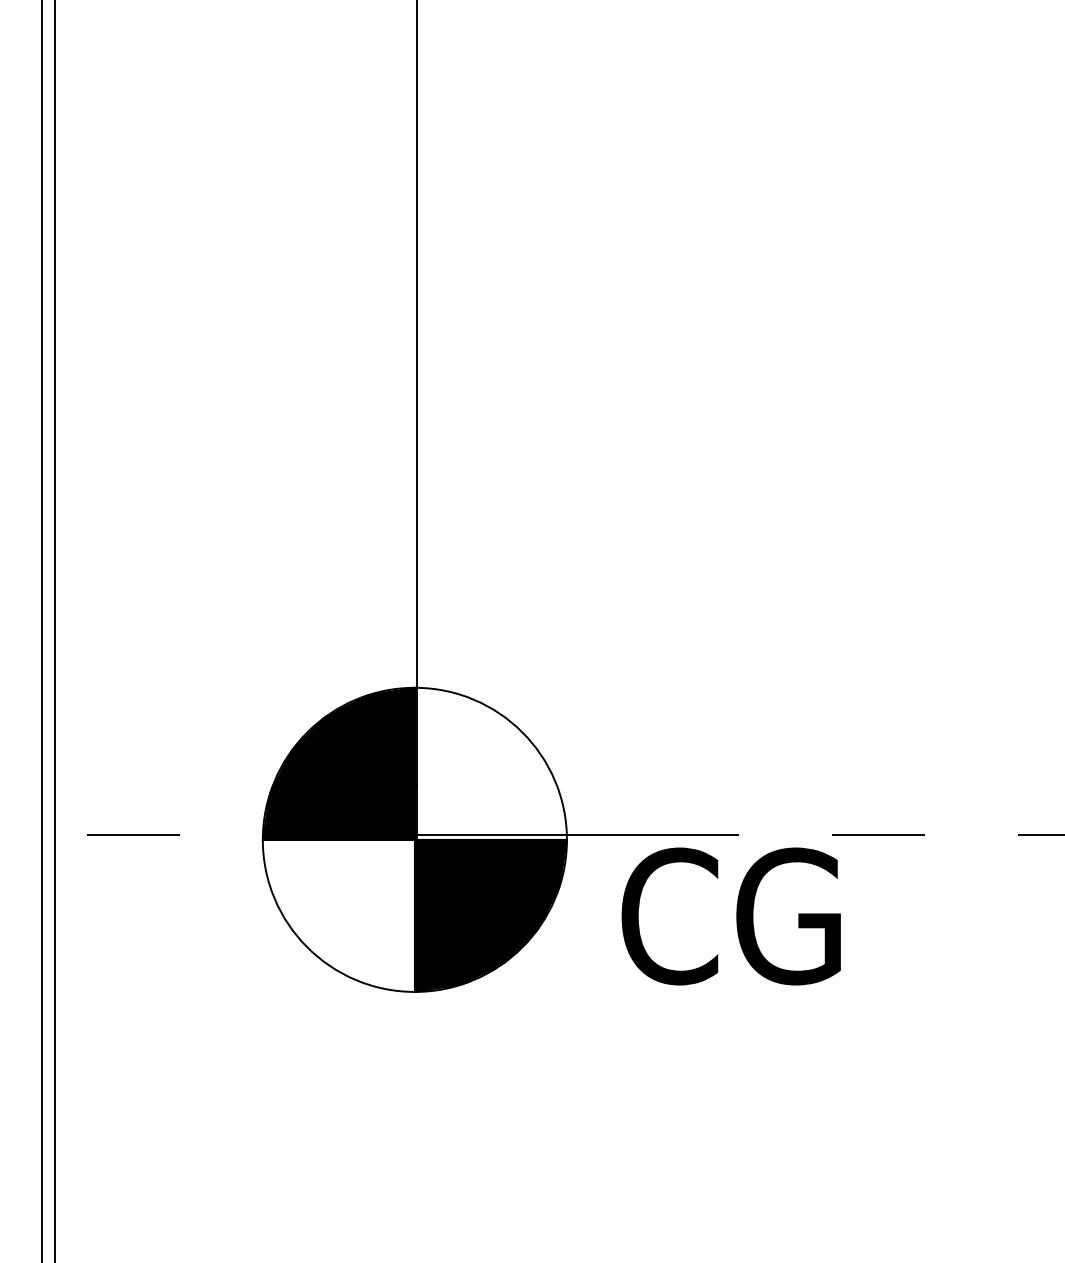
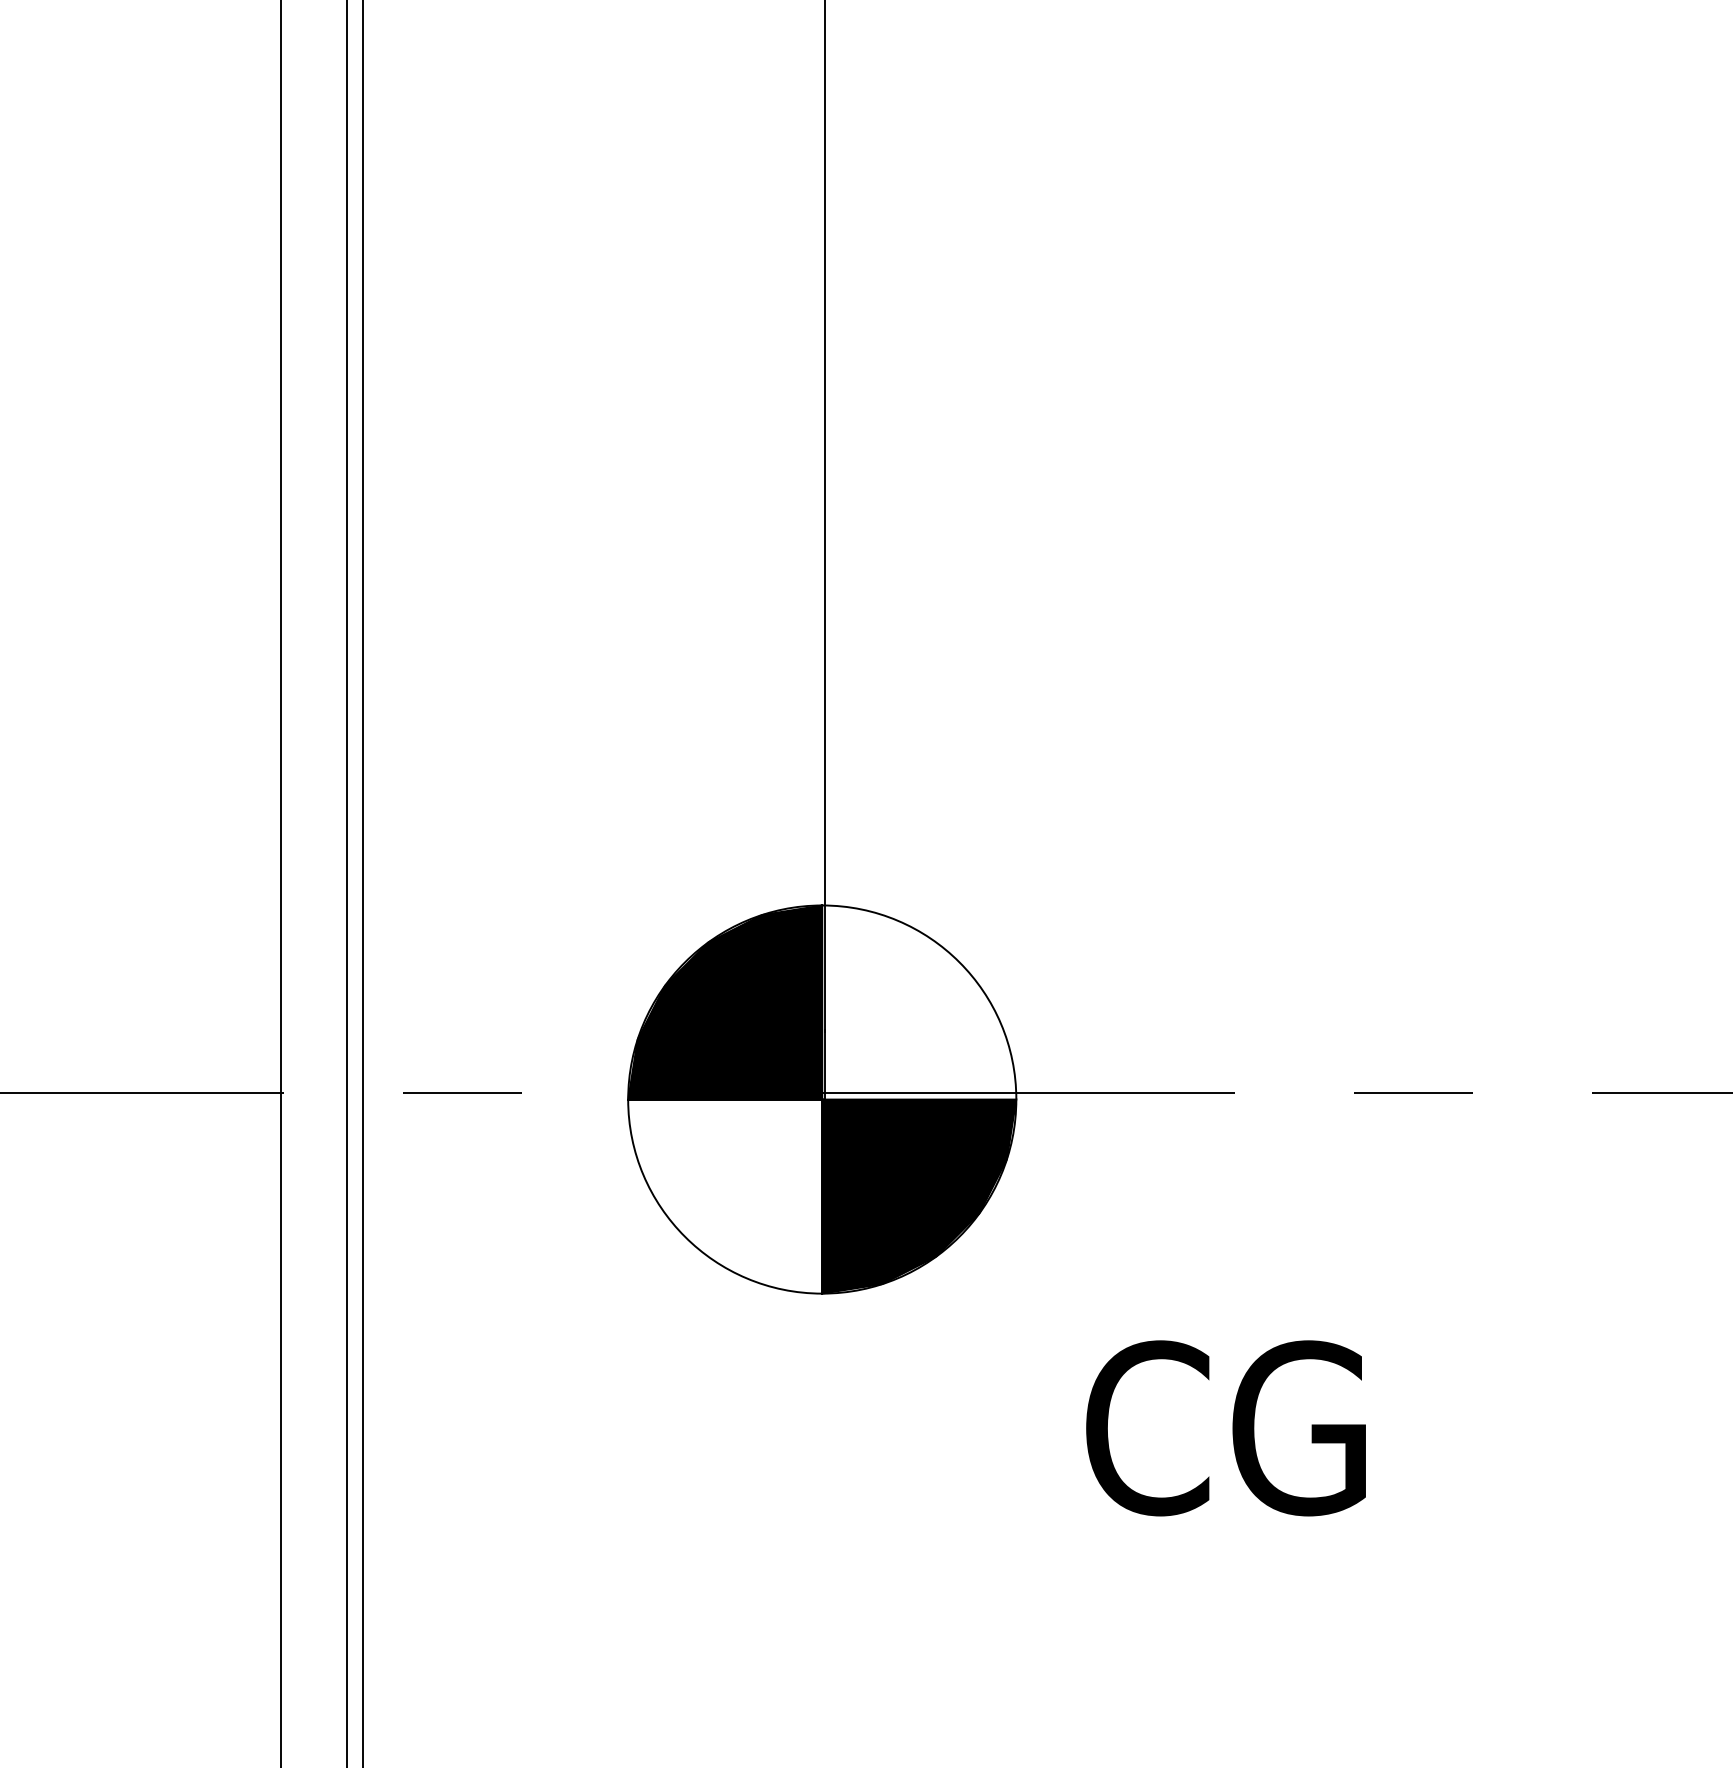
text: (730, 916) -> (1225, 1428), moved

